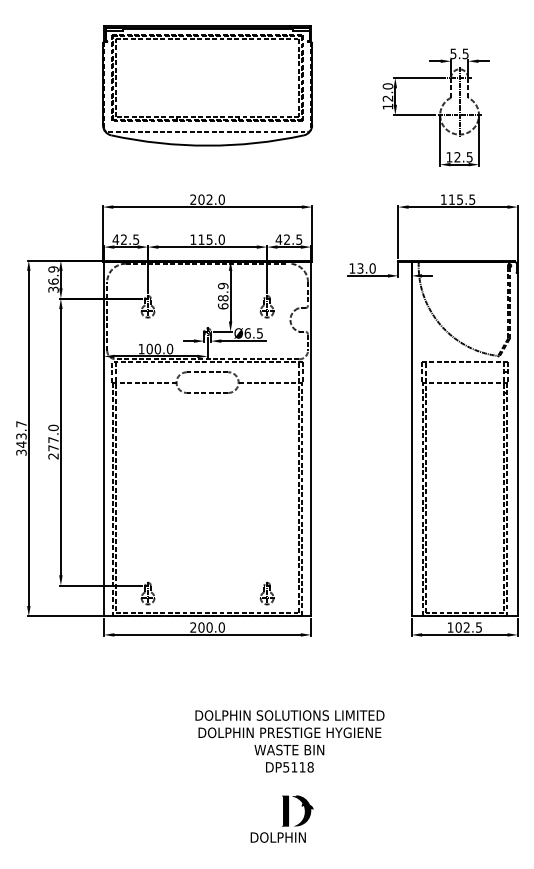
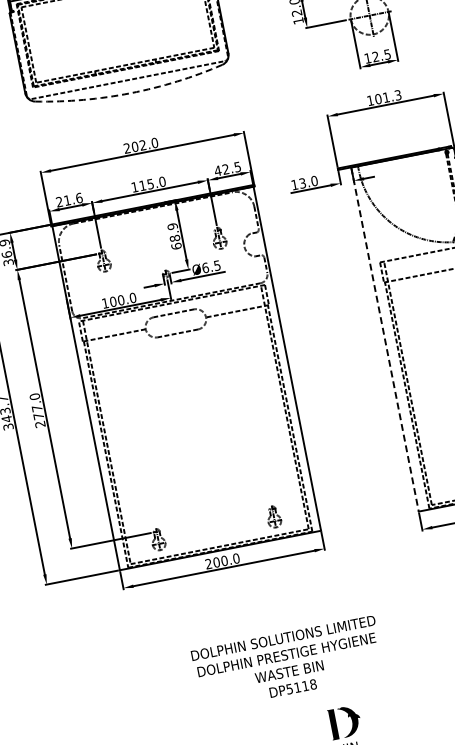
arc: (207, 145) -> (130, 93), solid -> dashed
text: (461, 199) -> (387, 97), 115.5 -> 101.3
text: (125, 239) -> (68, 200), 42.5 -> 21.6
line: (411, 439) -> (384, 339), solid -> dashed
text: (289, 741) -> (287, 663), moved

